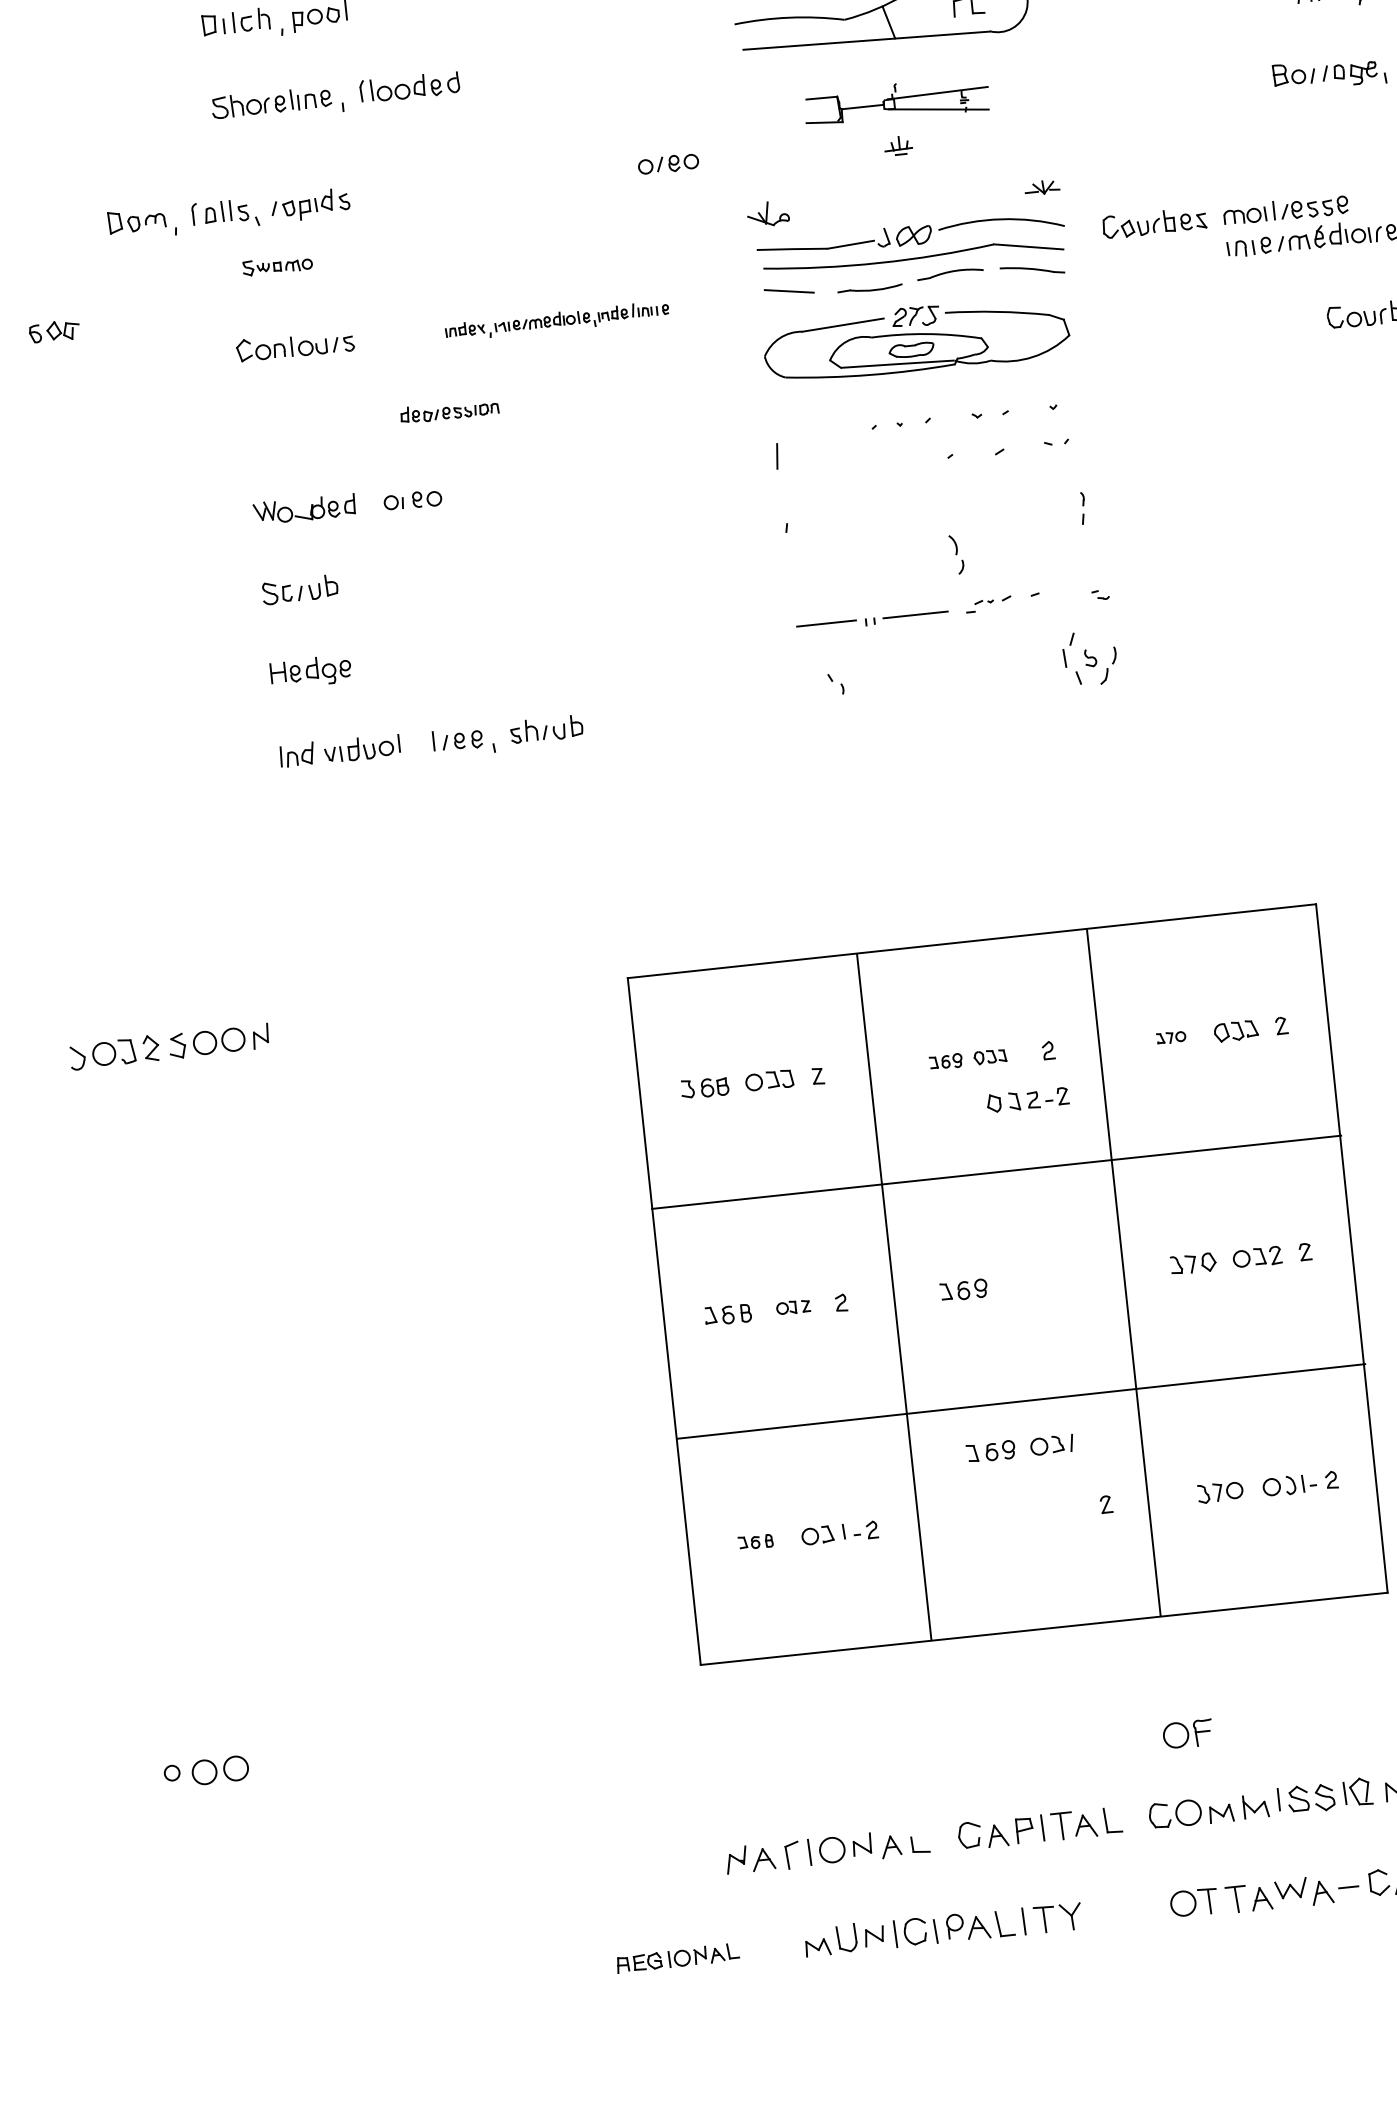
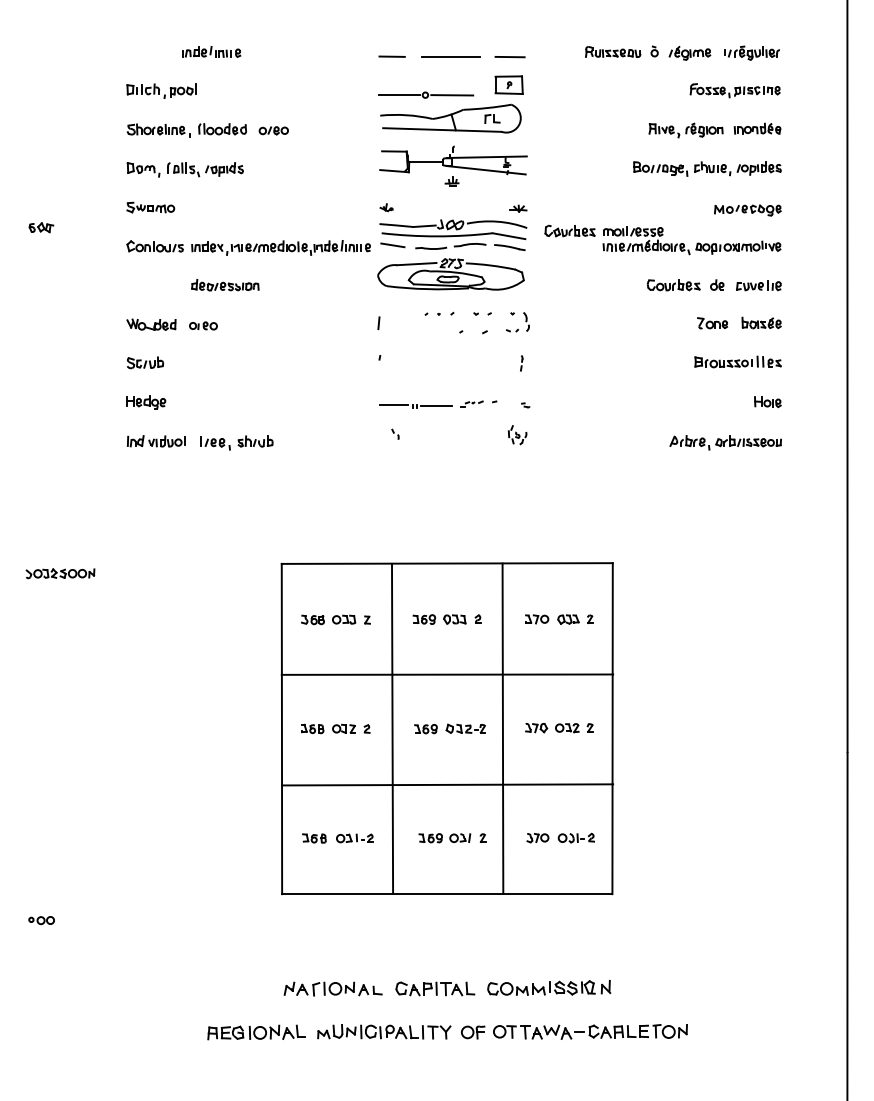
part: (896, 101) -> (453, 160), size x1.67
part: (667, 163) -> (273, 130), moved
part: (227, 214) -> (184, 169), moved
part: (767, 214) -> (386, 207), size x0.62
part: (276, 265) -> (150, 207), size x1.43
part: (555, 320) -> (280, 247), size x1.67
part: (449, 411) -> (225, 285), size x1.43
part: (956, 553) -> (526, 321), moved
part: (1089, 659) -> (517, 435), size x0.71
part: (1171, 1037) -> (537, 619), size x1.67
part: (169, 1046) -> (60, 573), size x0.71
part: (967, 1059) -> (439, 619), size x1.43
part: (1026, 1099) -> (465, 728), moved
part: (792, 1306) -> (343, 728), size x1.43
part: (1019, 1449) -> (444, 838), moved
part: (755, 1542) -> (314, 838), size x1.43
part: (1188, 1734) -> (473, 1032), moved
part: (206, 1772) -> (41, 920), size x0.62
part: (677, 1958) -> (256, 1032), size x1.67

